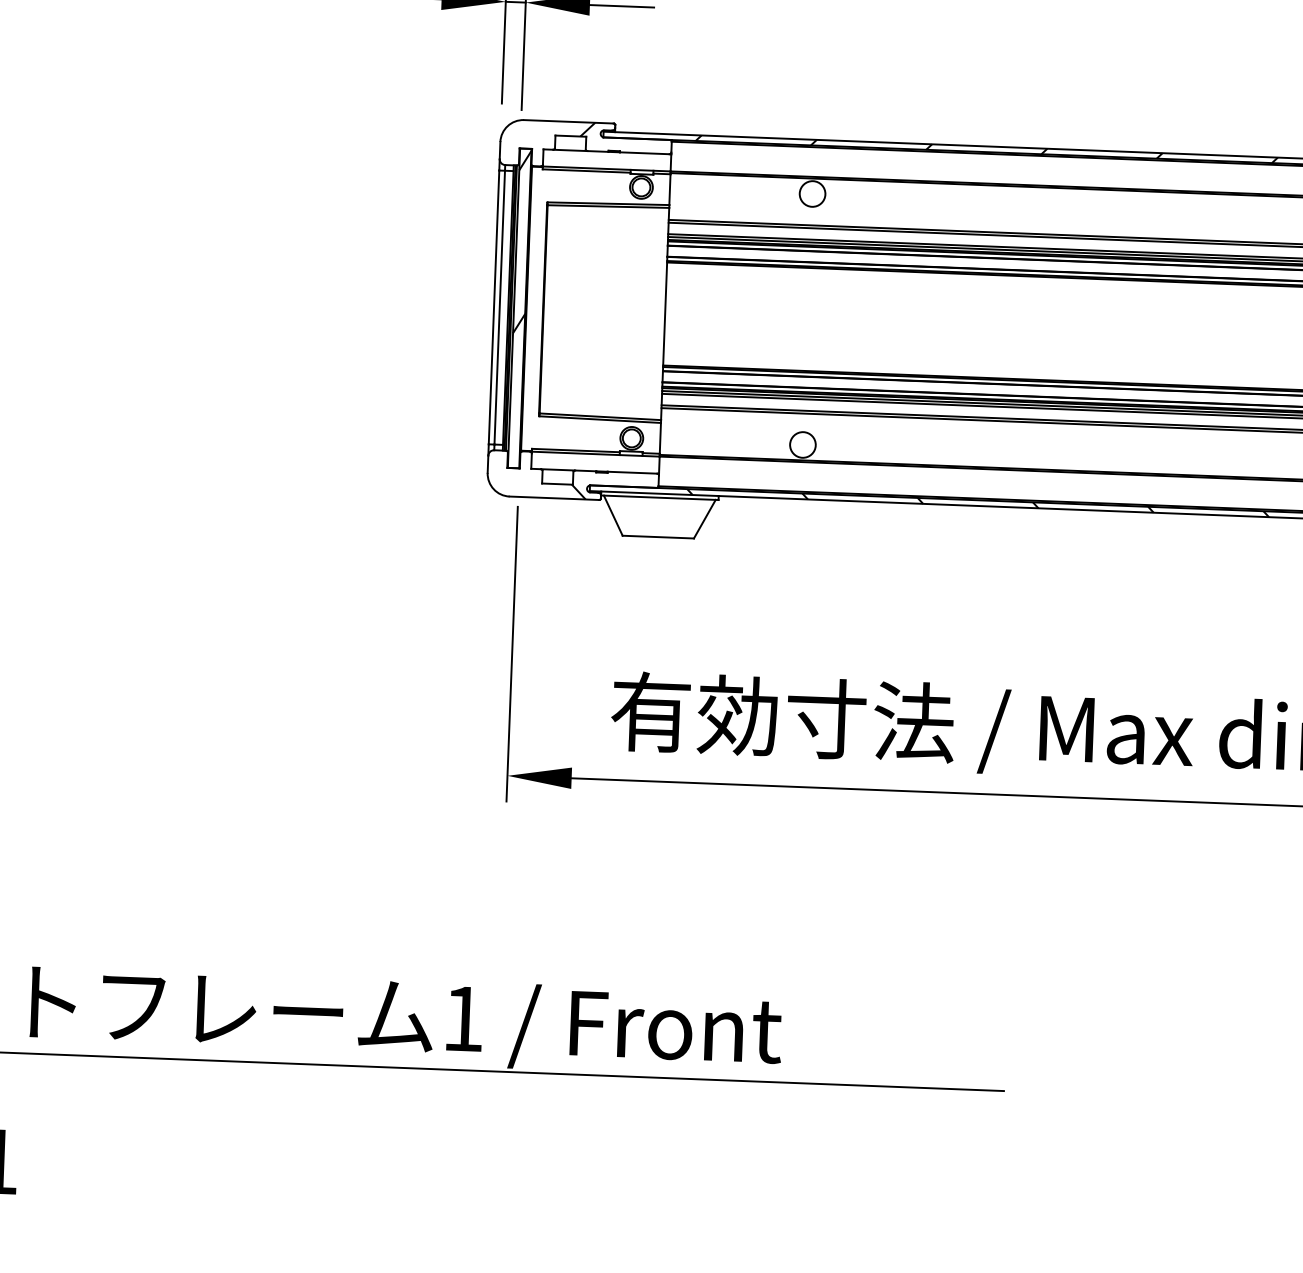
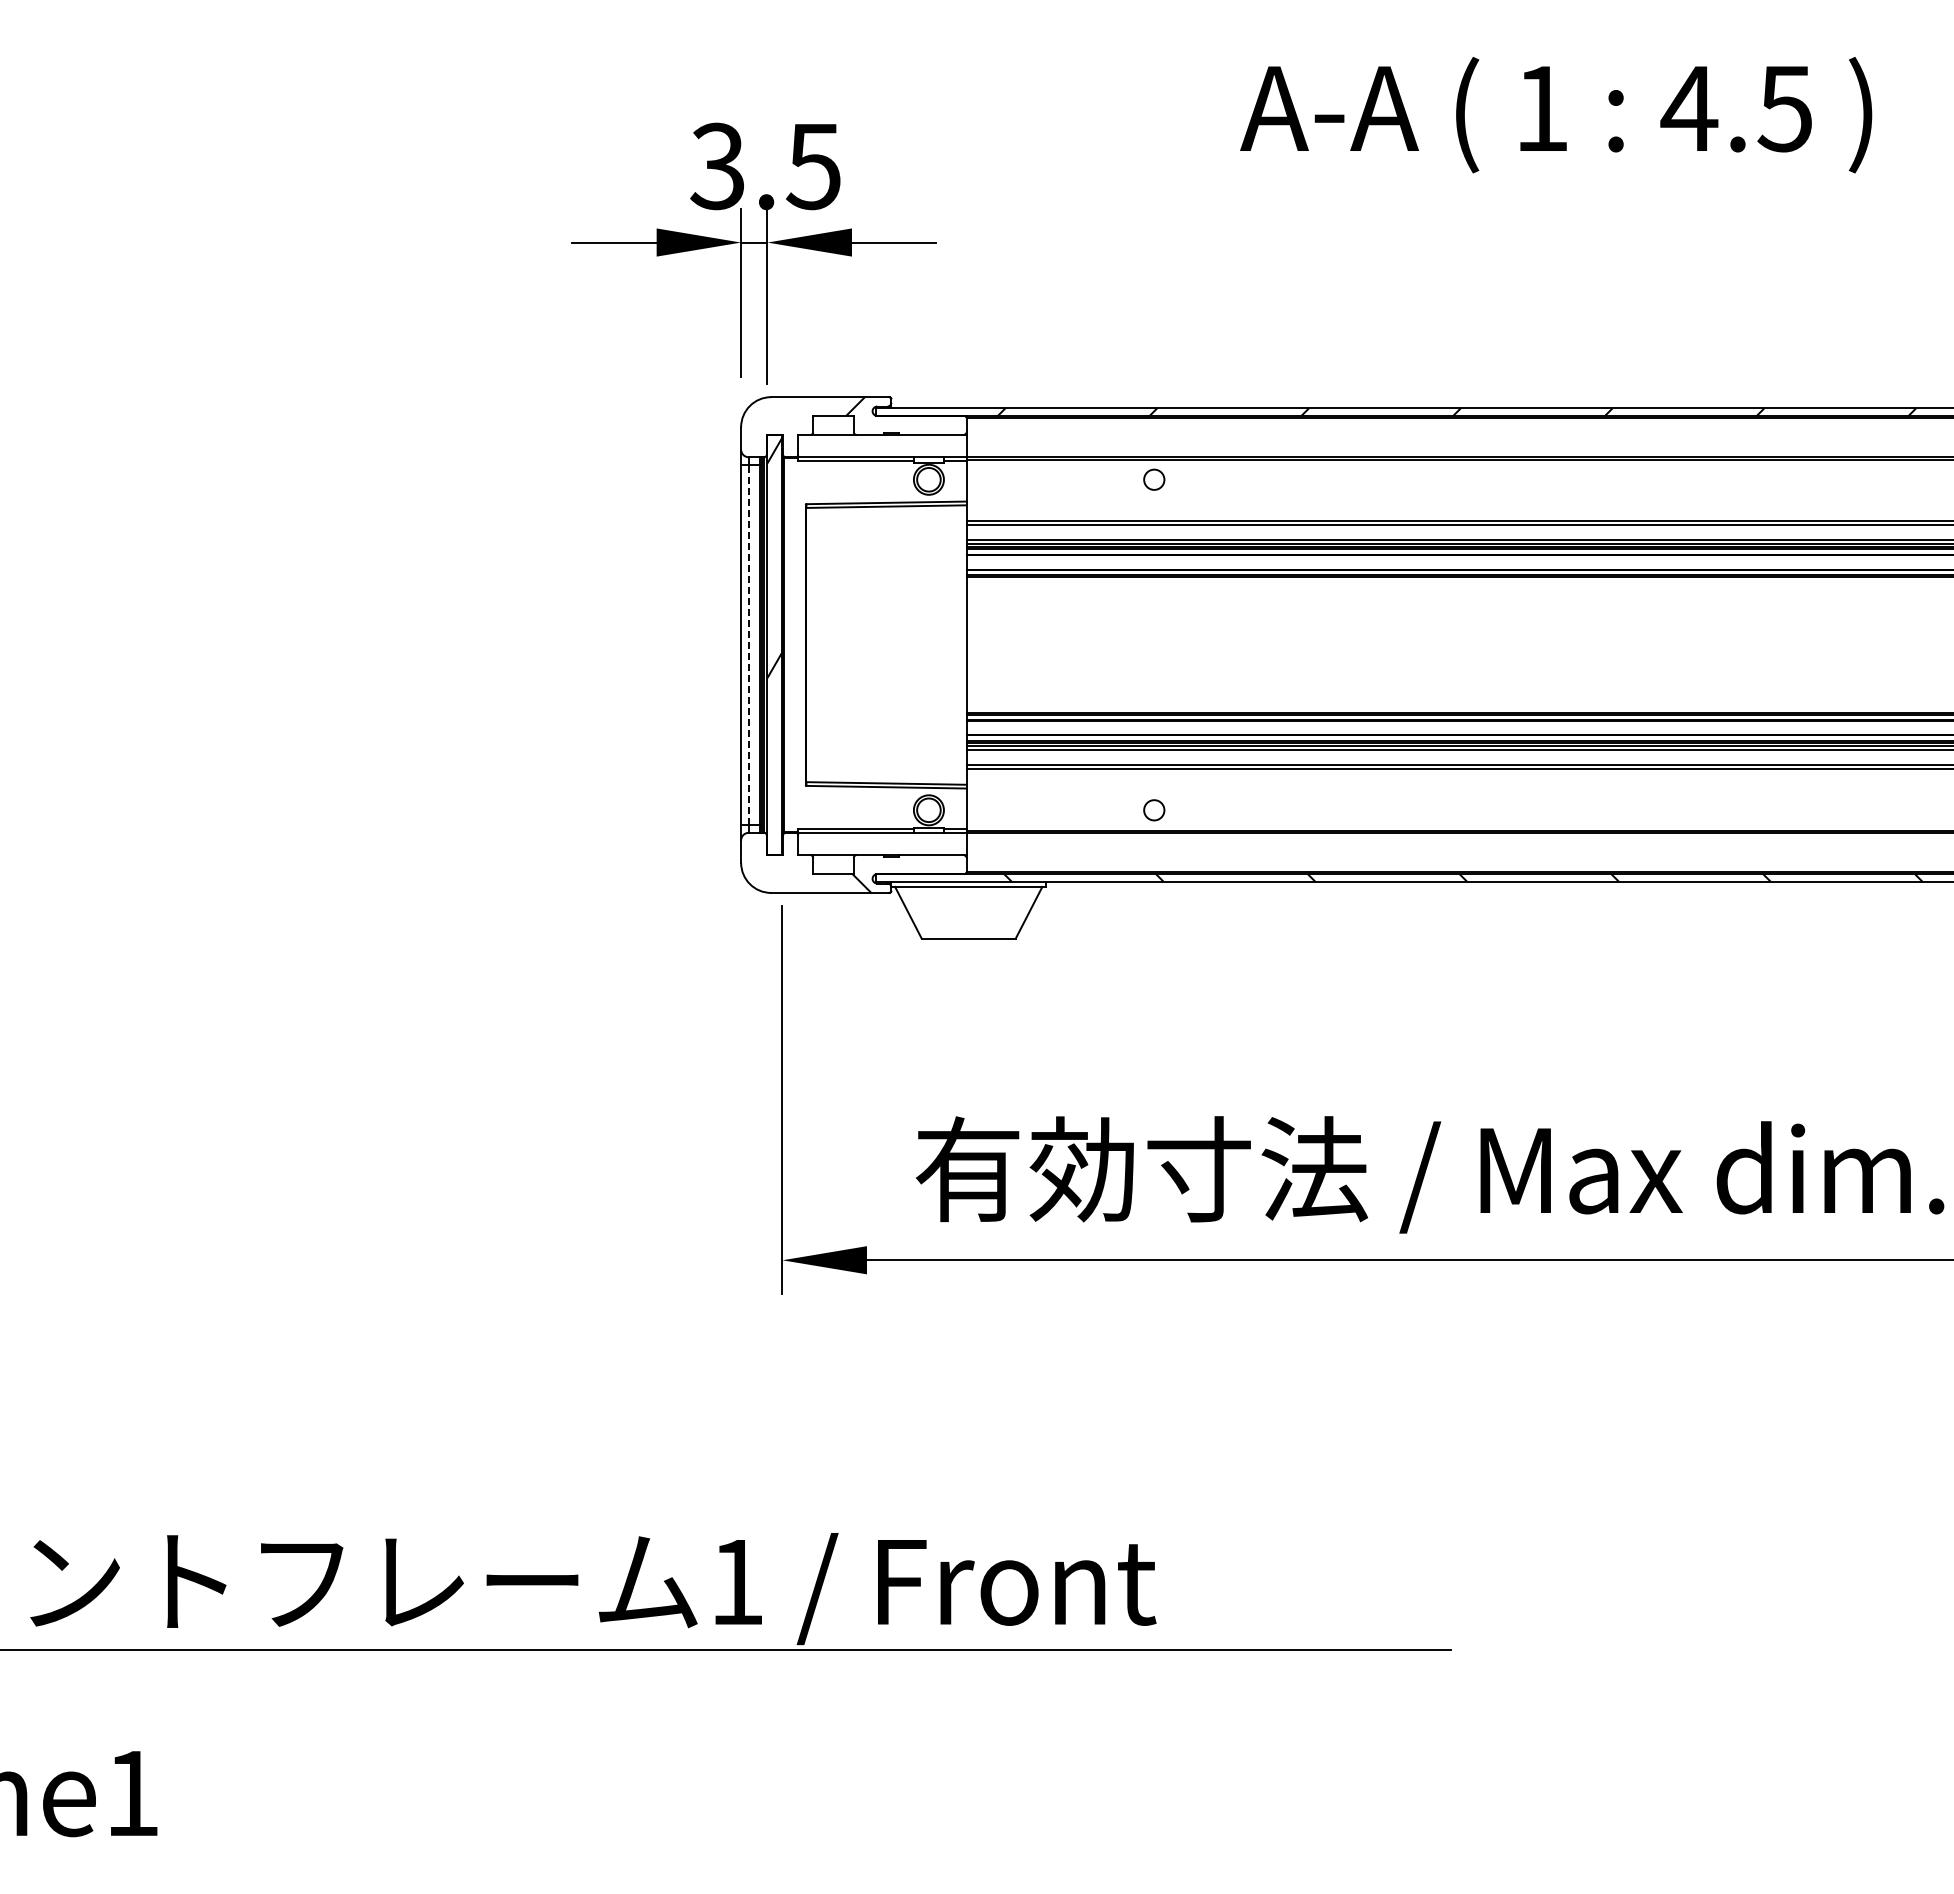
circle: (812, 193) -> (1154, 479), size x0.6
line: (499, 307) -> (748, 644), solid -> dashed
circle: (803, 445) -> (1154, 810), size x0.6

